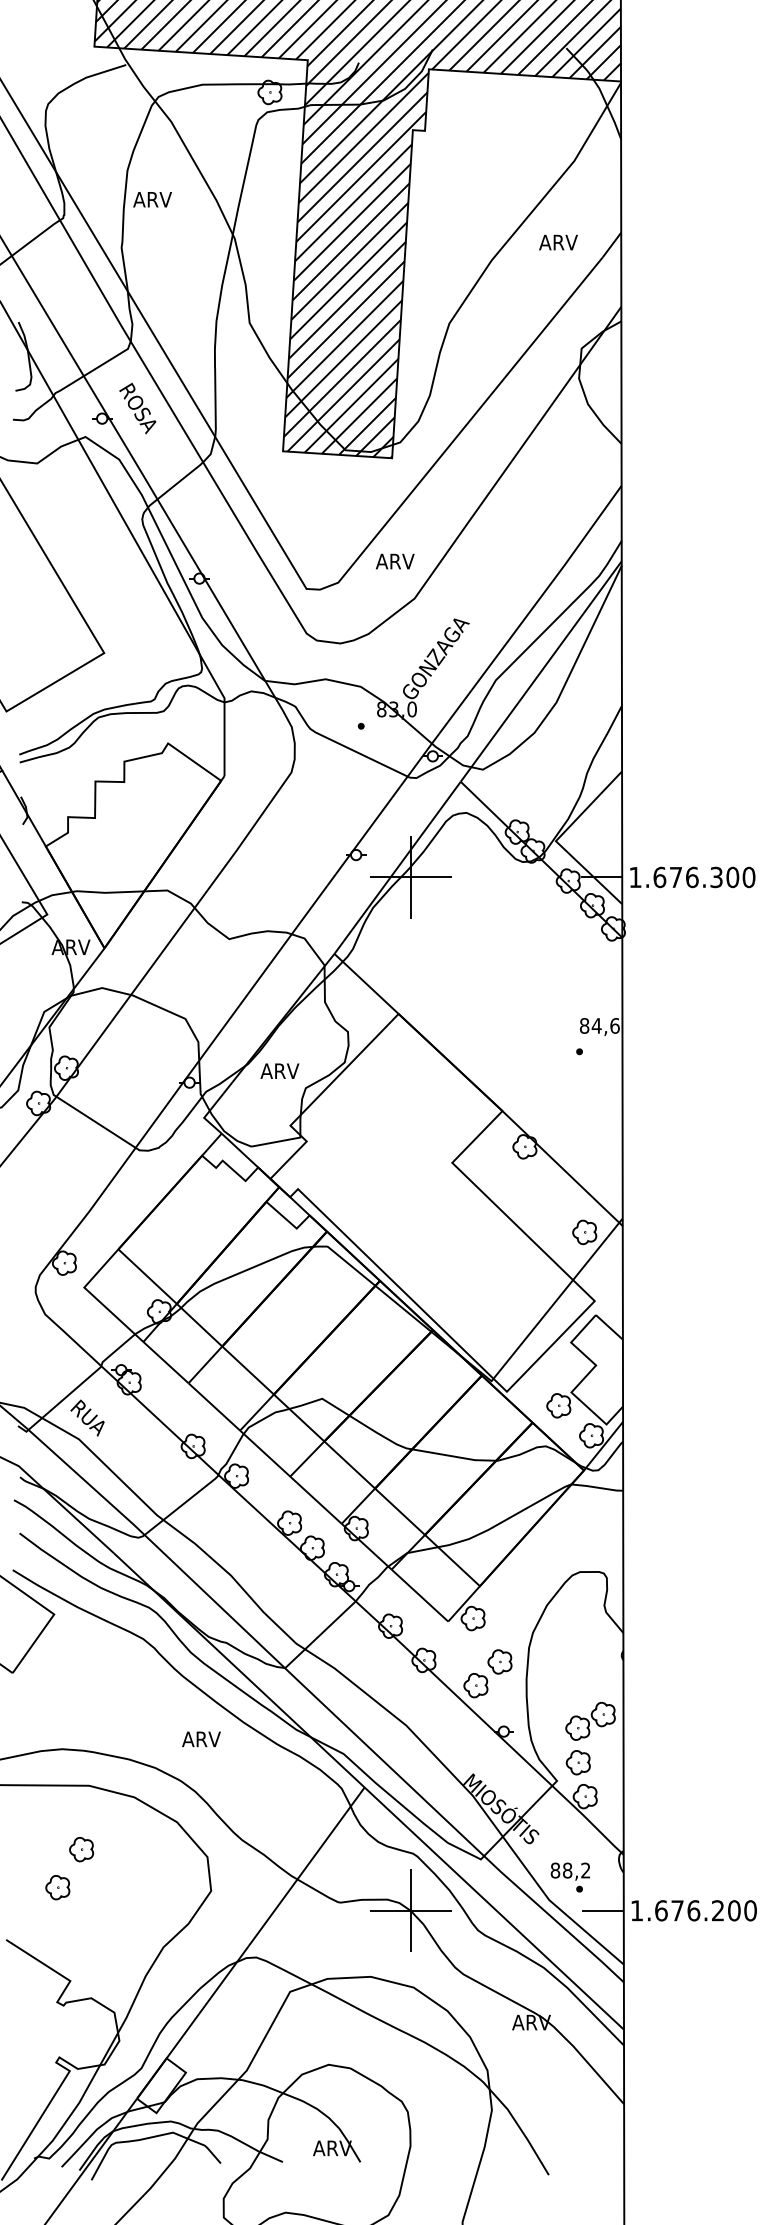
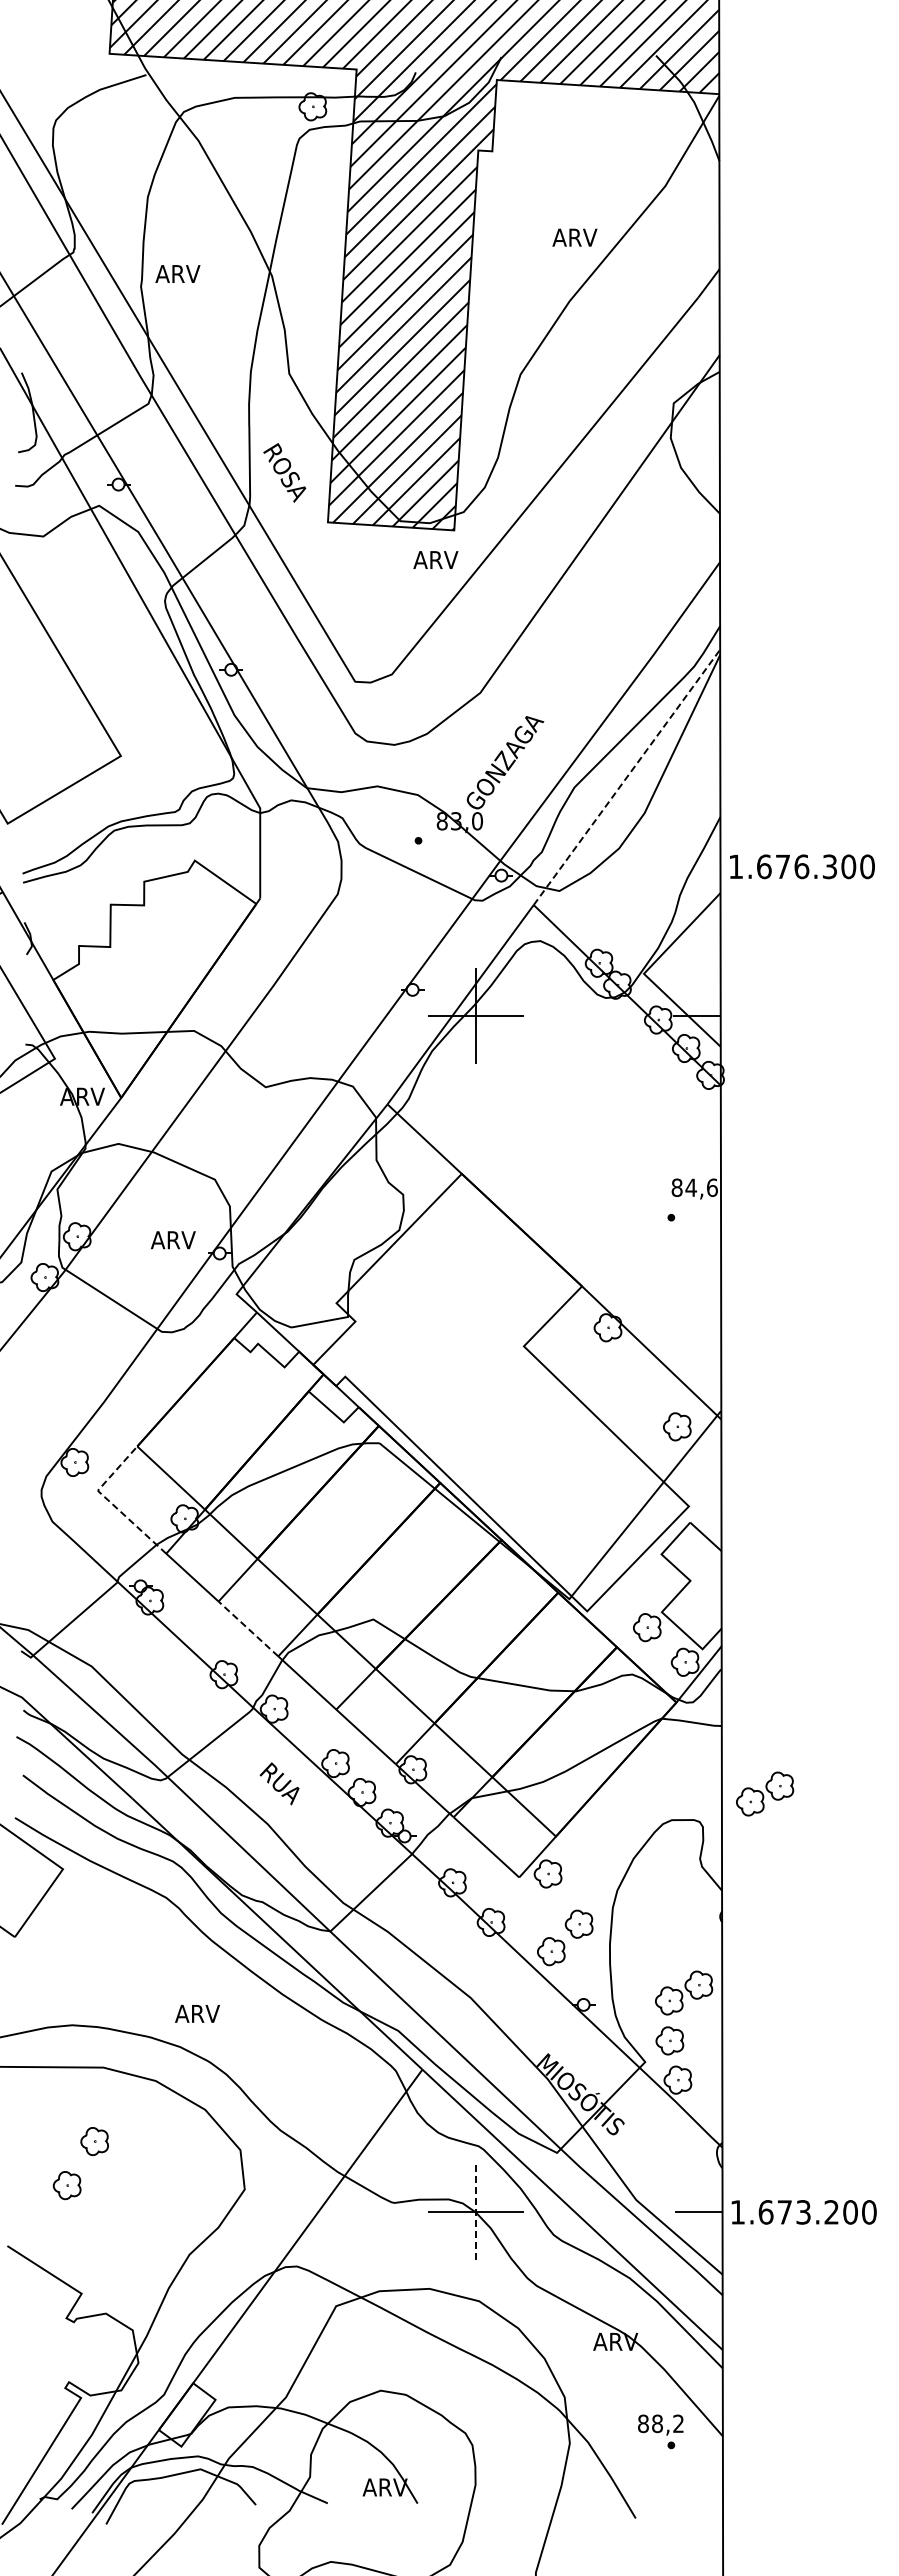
text: (152, 199) -> (177, 273), moved
text: (558, 242) -> (574, 237), moved
text: (137, 408) -> (284, 472), moved
text: (394, 561) -> (435, 559), moved
line: (541, 670) -> (627, 776), solid -> dashed
text: (692, 877) -> (802, 866), moved
text: (280, 1071) -> (173, 1240), moved
line: (94, 1296) -> (109, 1501), solid -> dashed
line: (214, 1406) -> (248, 1628), solid -> dashed
text: (87, 1417) -> (279, 1783), moved
part: (660, 1549) -> (765, 1793), added
text: (201, 1739) -> (197, 2013), moved
part: (570, 1877) -> (660, 2431), moved
line: (410, 1910) -> (475, 2212), solid -> dashed
text: (693, 1910) -> (803, 2212), 1.676.200 -> 1.673.200

